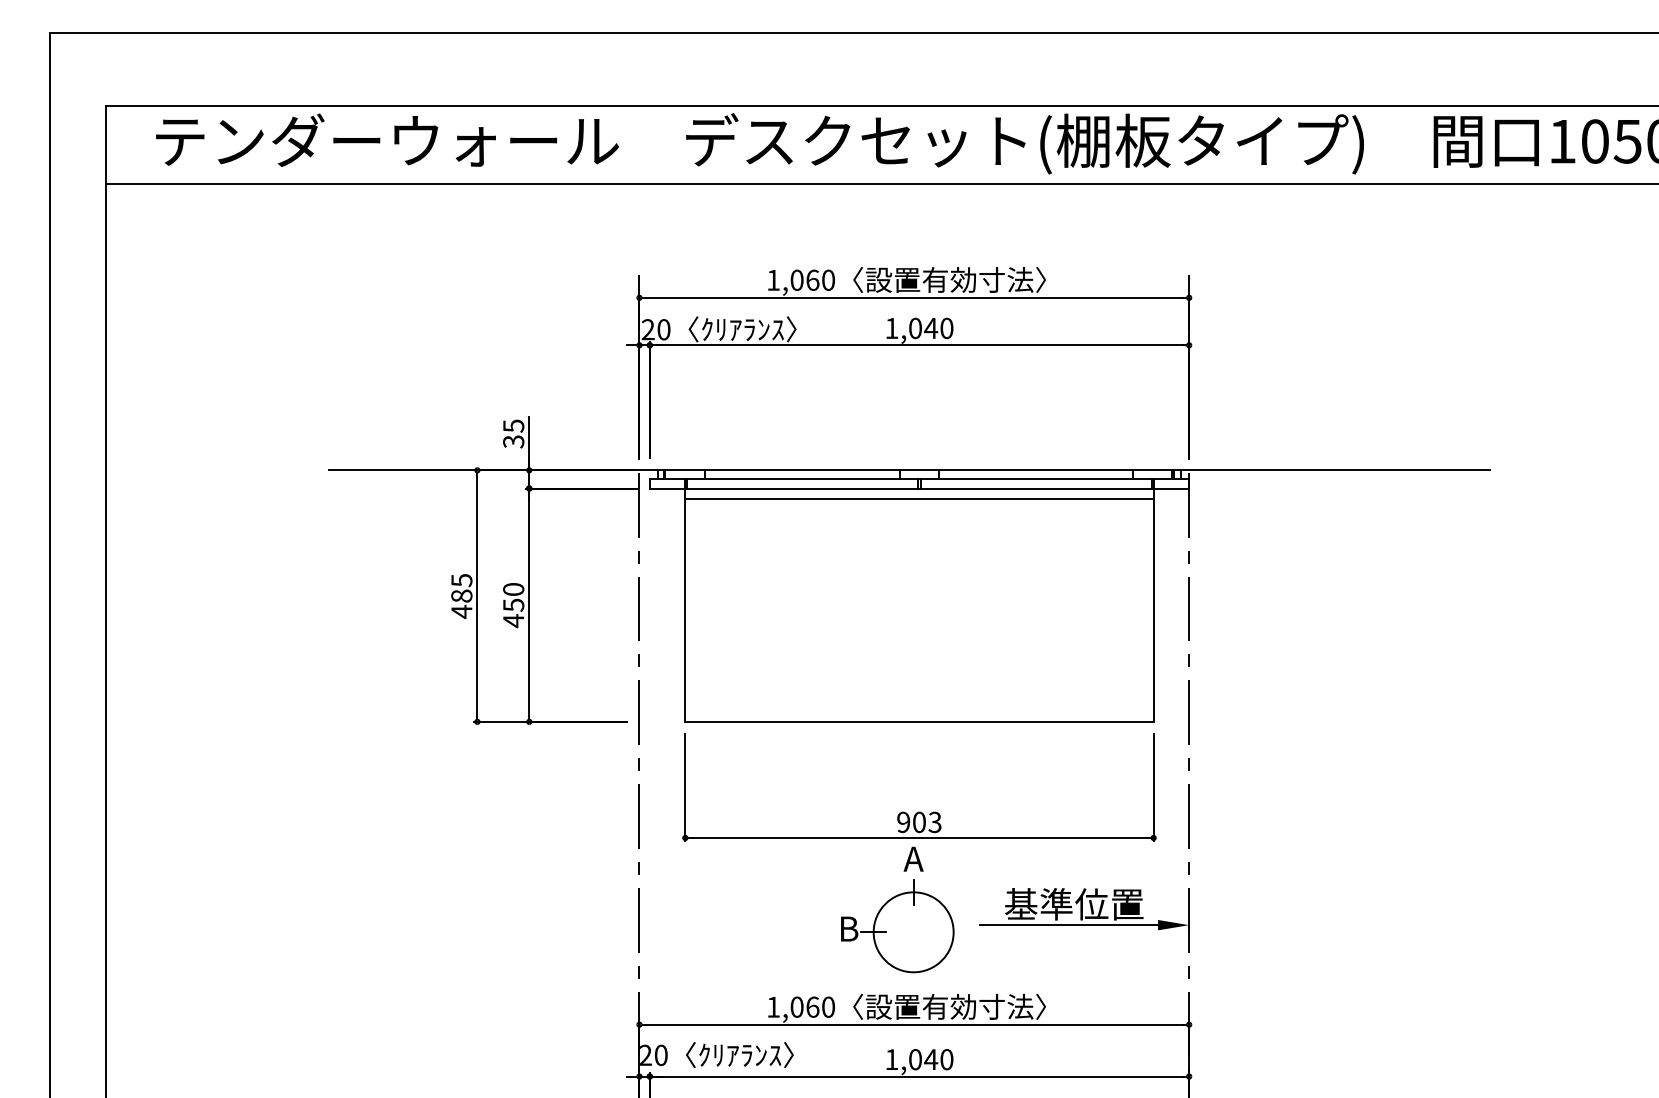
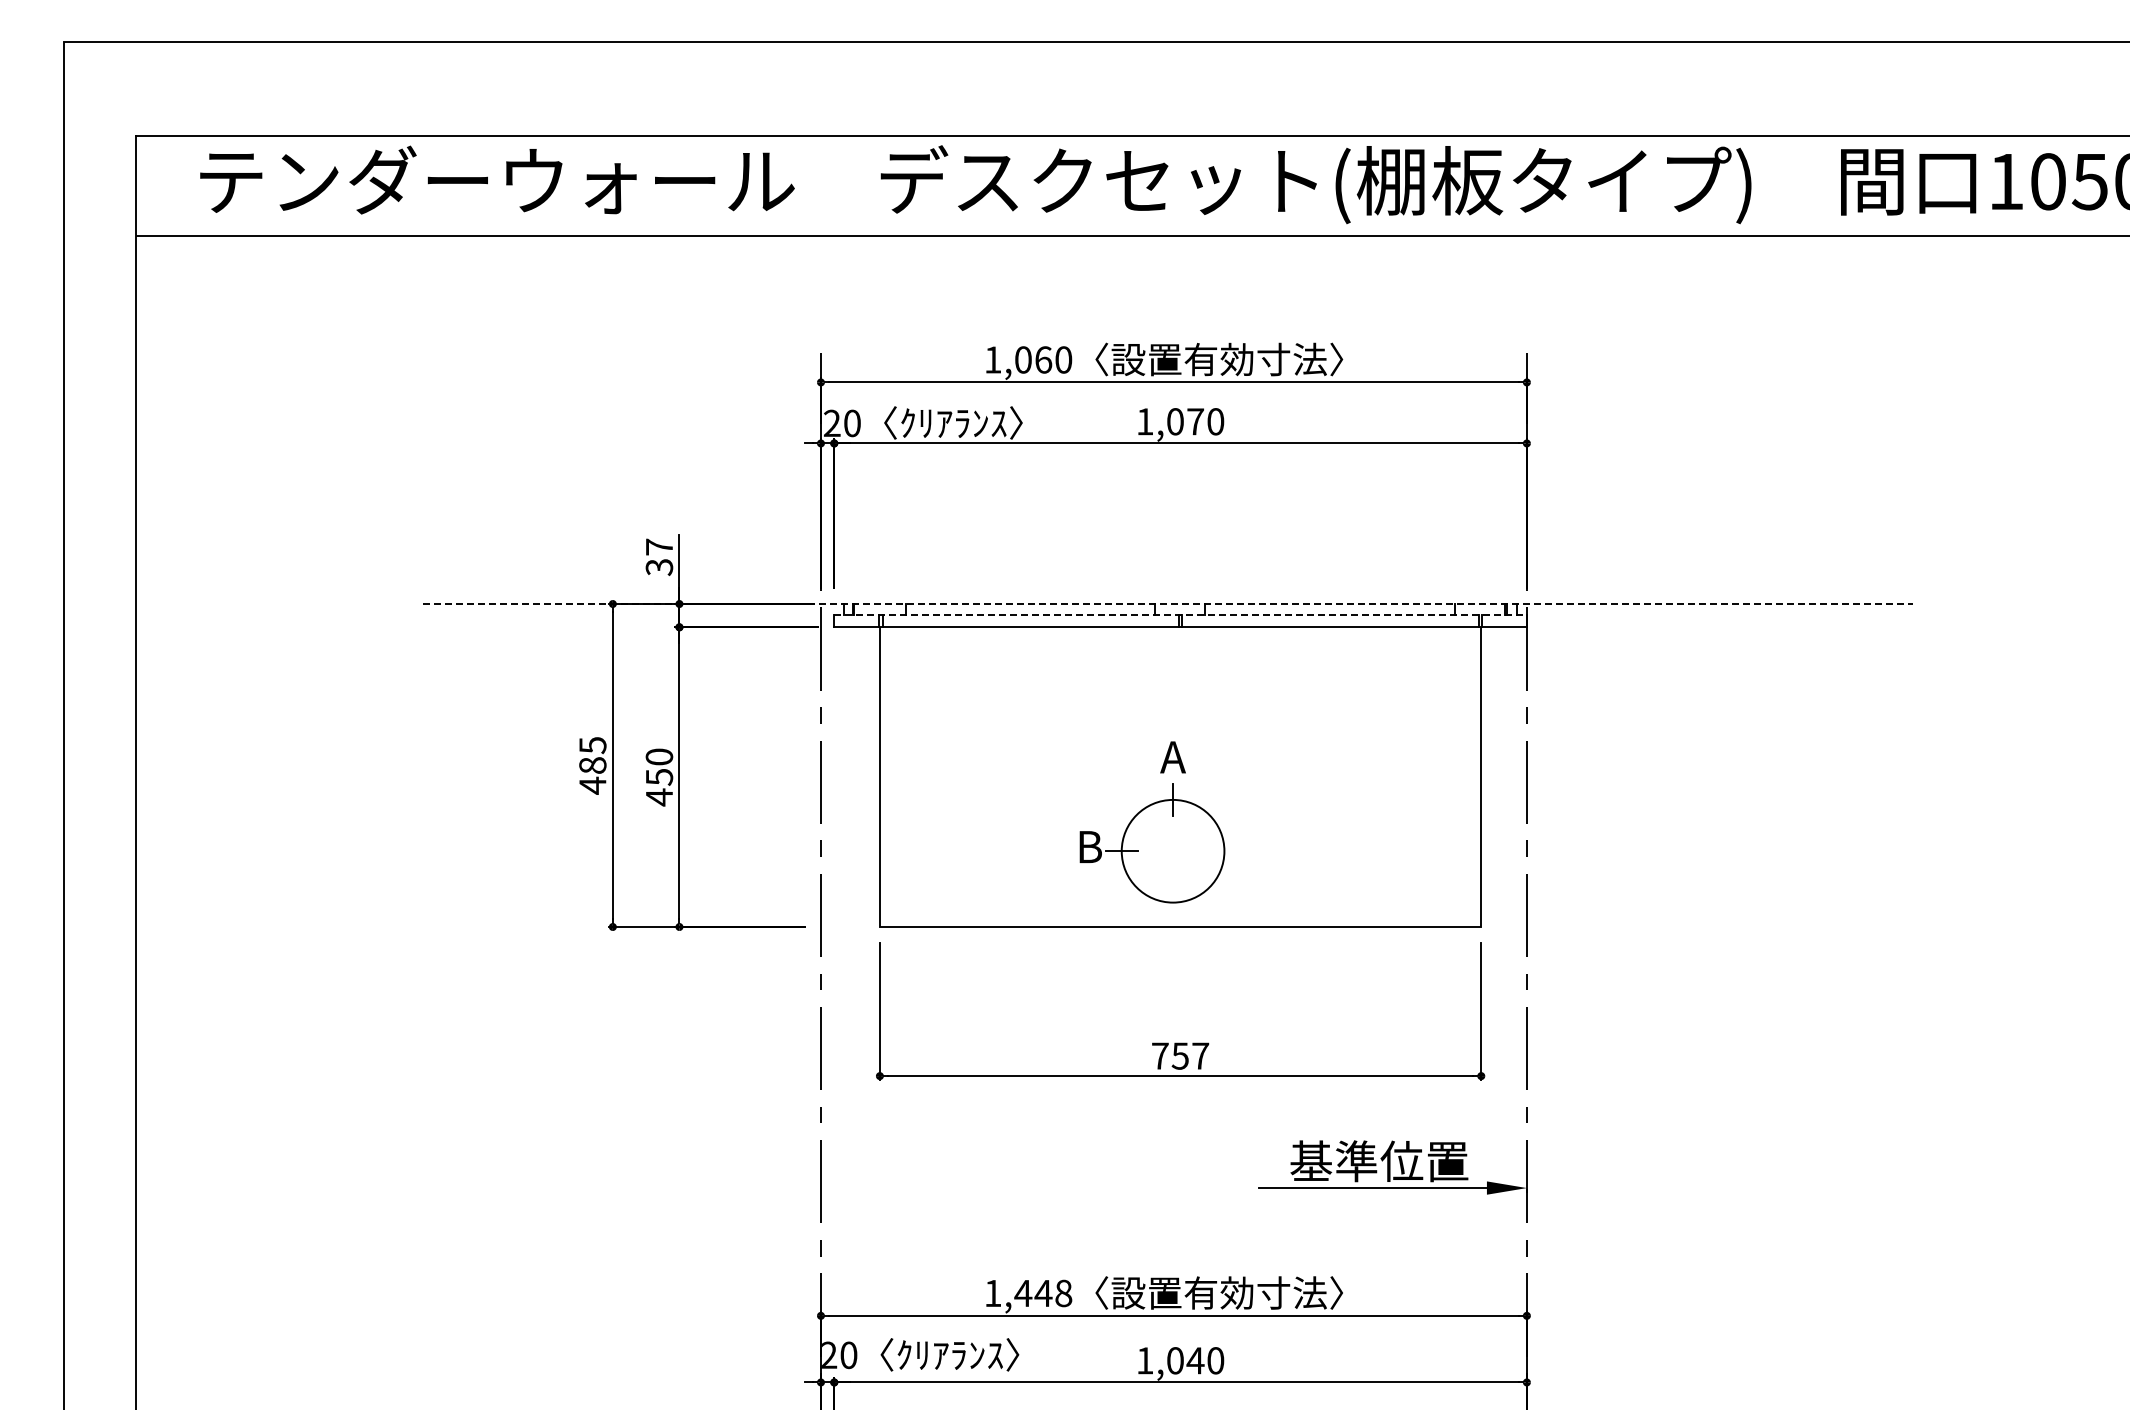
text: (931, 328) -> (1195, 421), 1,040 -> 1,070
text: (513, 425) -> (659, 546), 35 -> 37
line: (910, 470) -> (1168, 604), solid -> dashed
line: (920, 478) -> (1181, 614), solid -> dashed
line: (919, 498) -> (1180, 640), removed
text: (919, 821) -> (1180, 1055), 903 -> 757
part: (897, 909) -> (1152, 822), moved
text: (812, 1007) -> (1043, 1293), 1,060 -> 1,448

